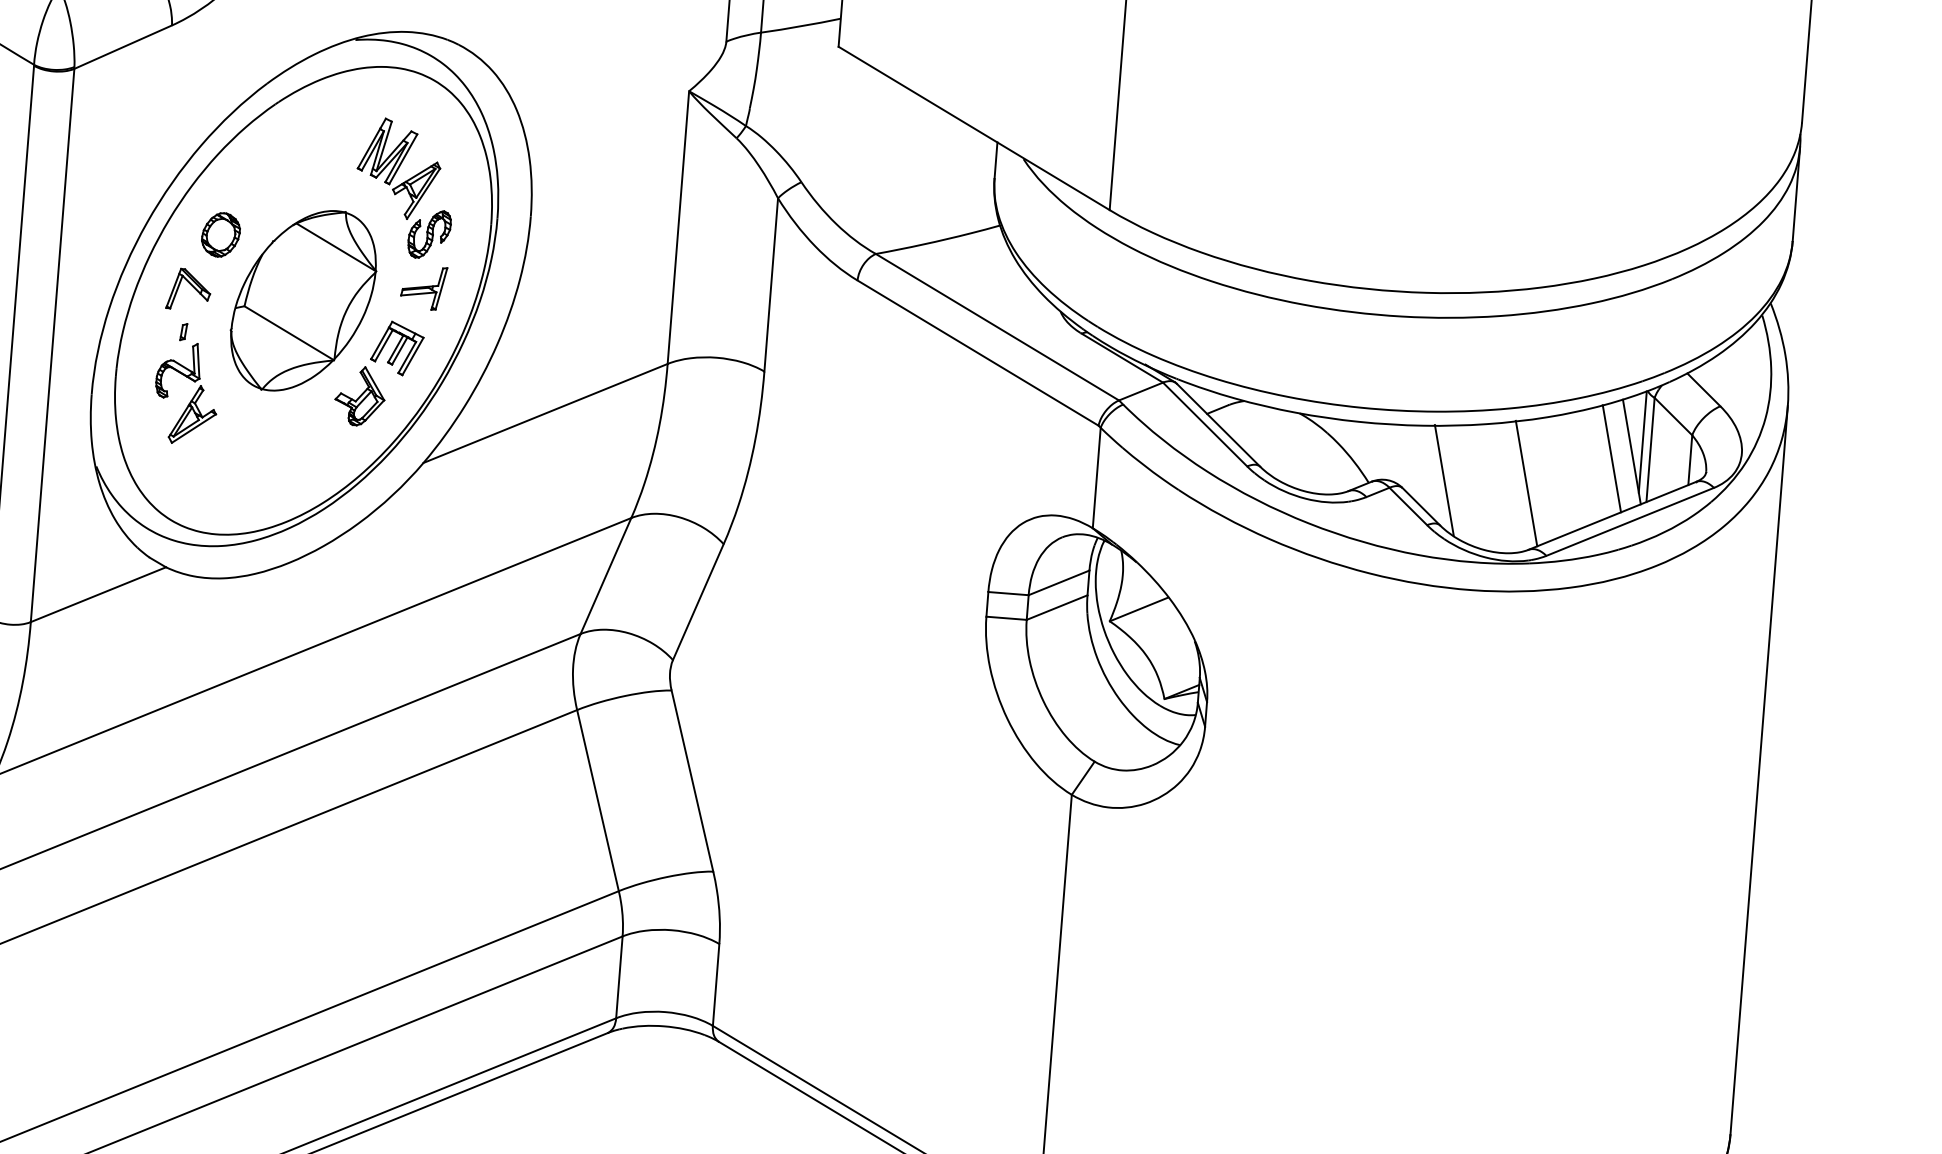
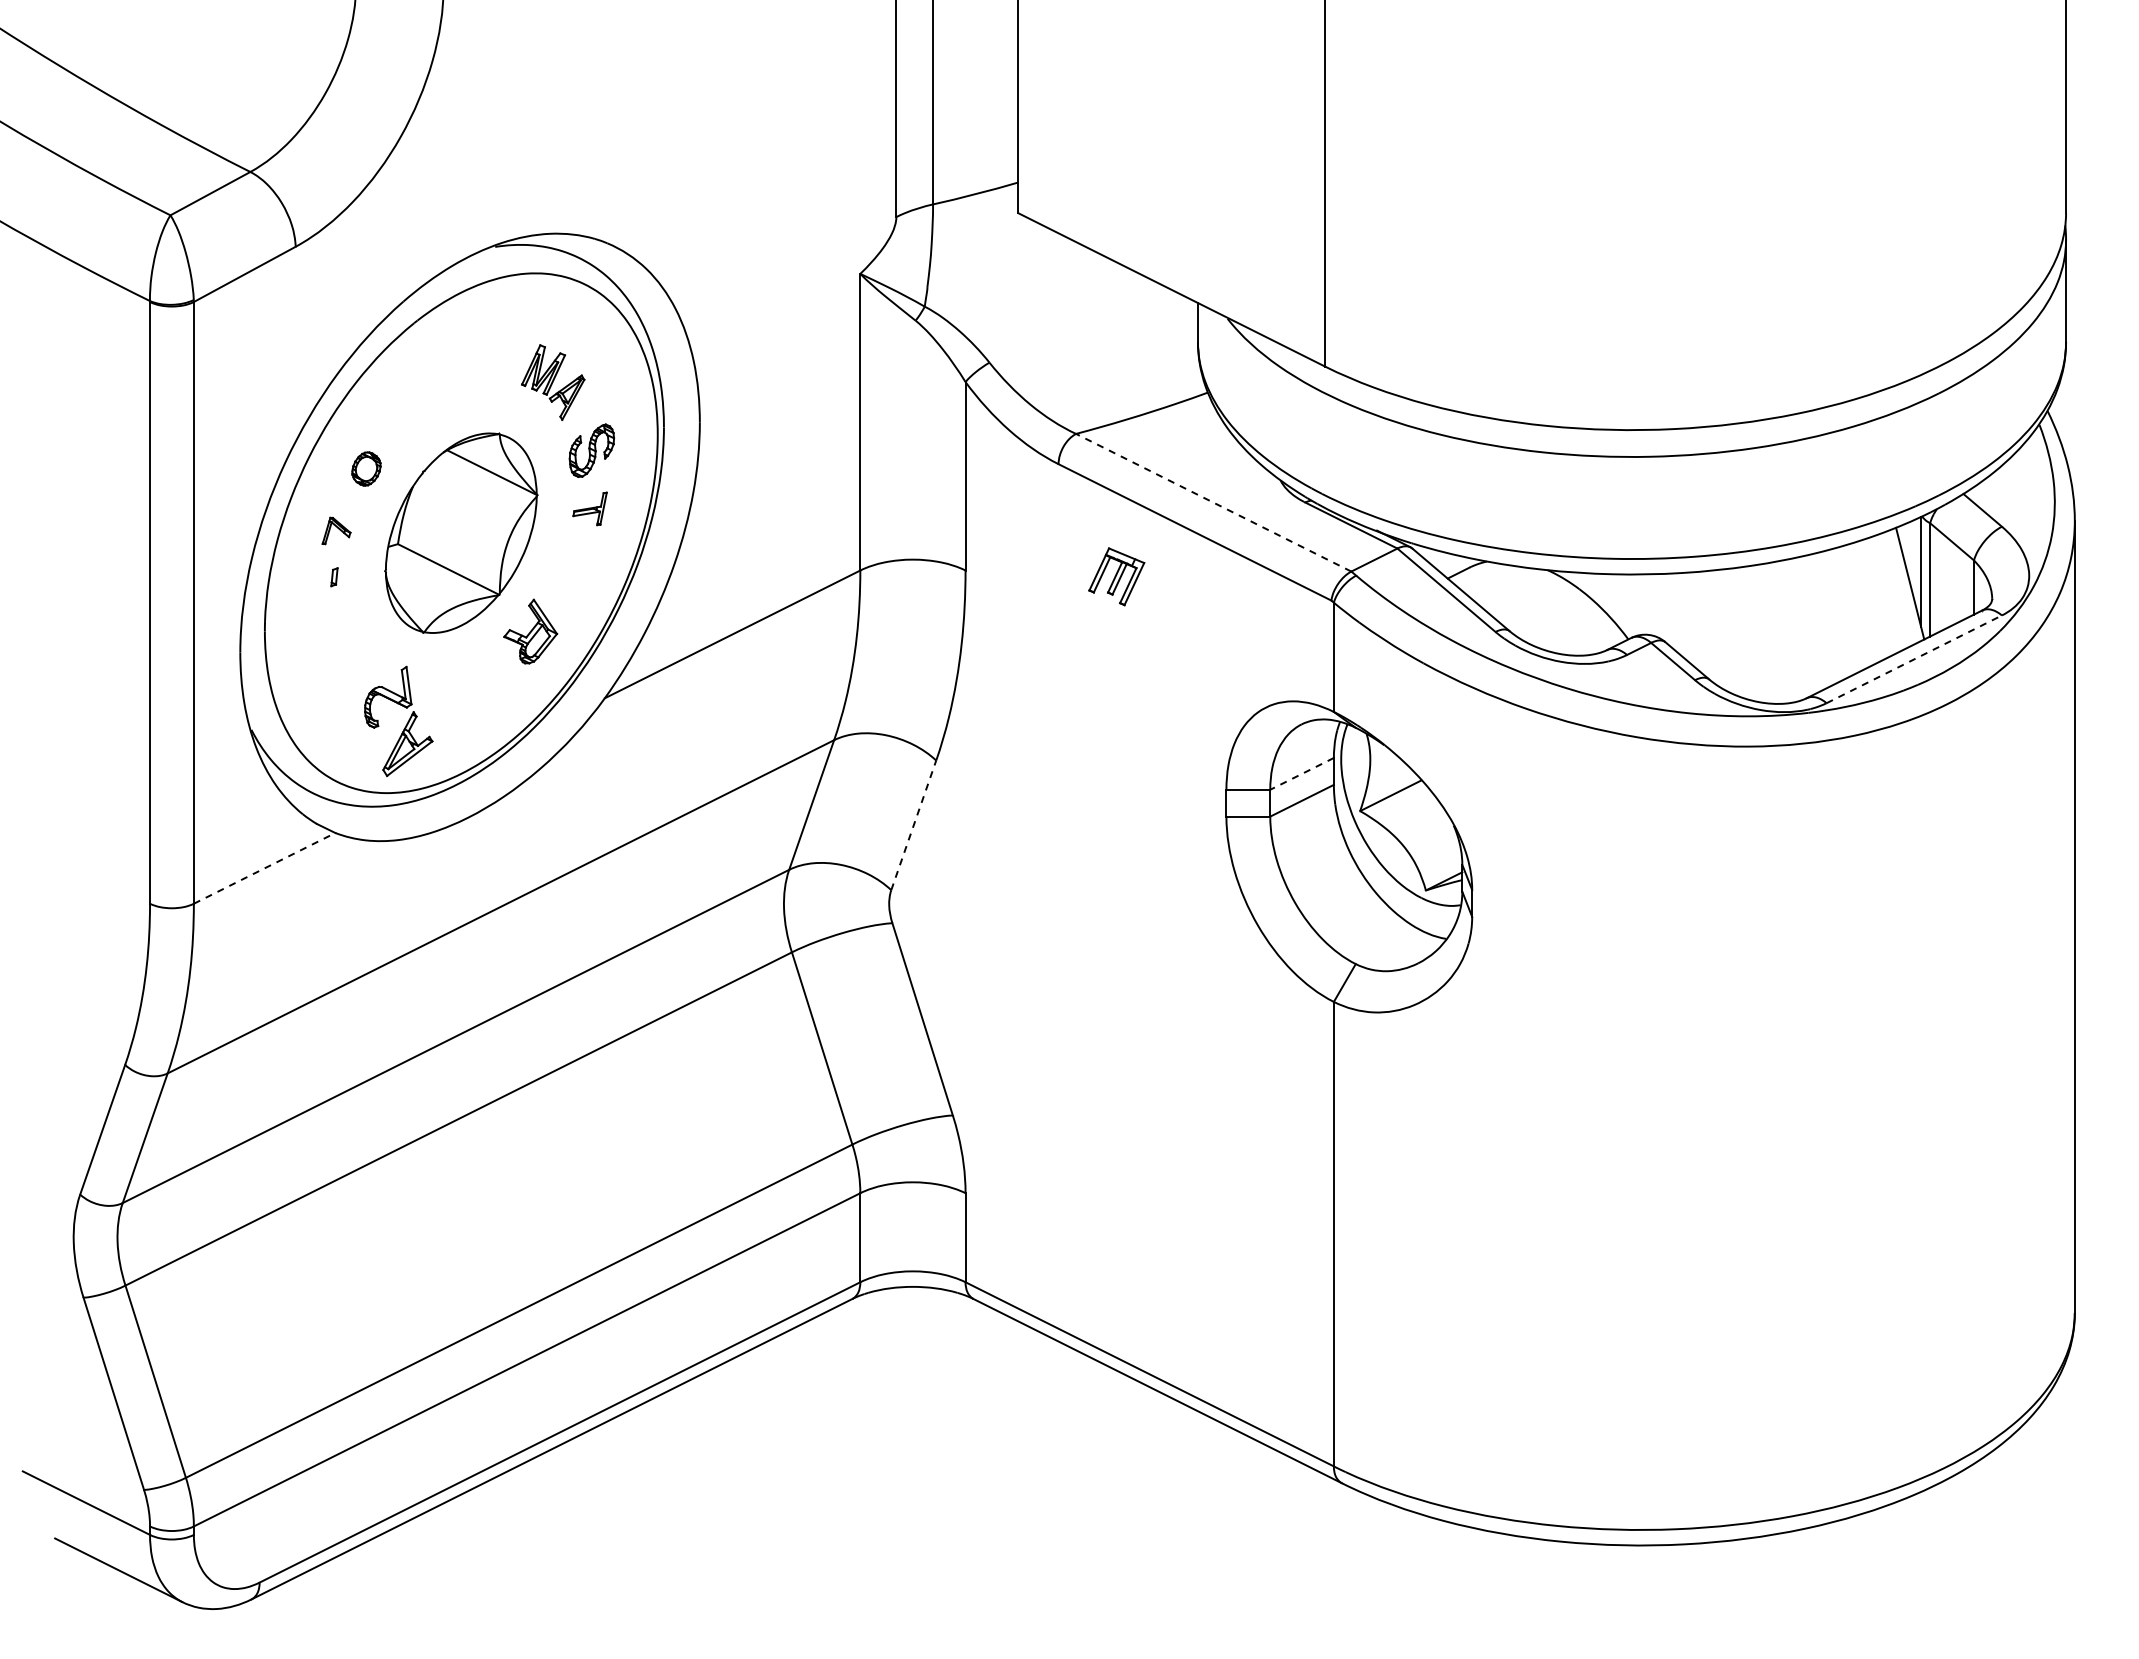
part: (398, 168) -> (552, 382), size x0.7
part: (221, 234) -> (366, 468), size x0.7
part: (423, 287) -> (589, 508), size x0.7
part: (188, 289) -> (336, 530), size x0.6
line: (997, 326) -> (1213, 502), solid -> dashed
part: (397, 348) -> (1116, 576), moved
part: (193, 396) -> (406, 723), moved
line: (1611, 458) -> (1888, 592), removed
line: (1444, 480) -> (1709, 630), removed
line: (1526, 483) -> (1798, 626), removed
line: (1630, 522) -> (1914, 659), solid -> dashed
line: (1059, 582) -> (1302, 773), solid -> dashed
line: (99, 594) -> (265, 868), solid -> dashed
line: (698, 602) -> (913, 825), solid -> dashed

